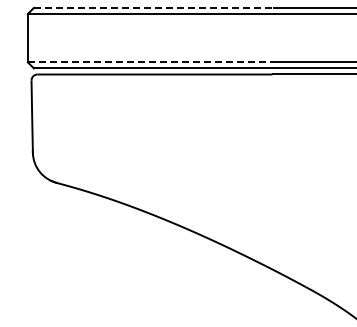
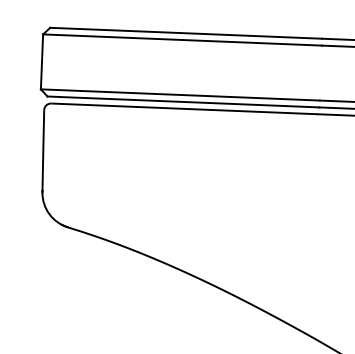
line: (153, 7) -> (185, 32), dashed -> solid
line: (150, 62) -> (180, 95), dashed -> solid

